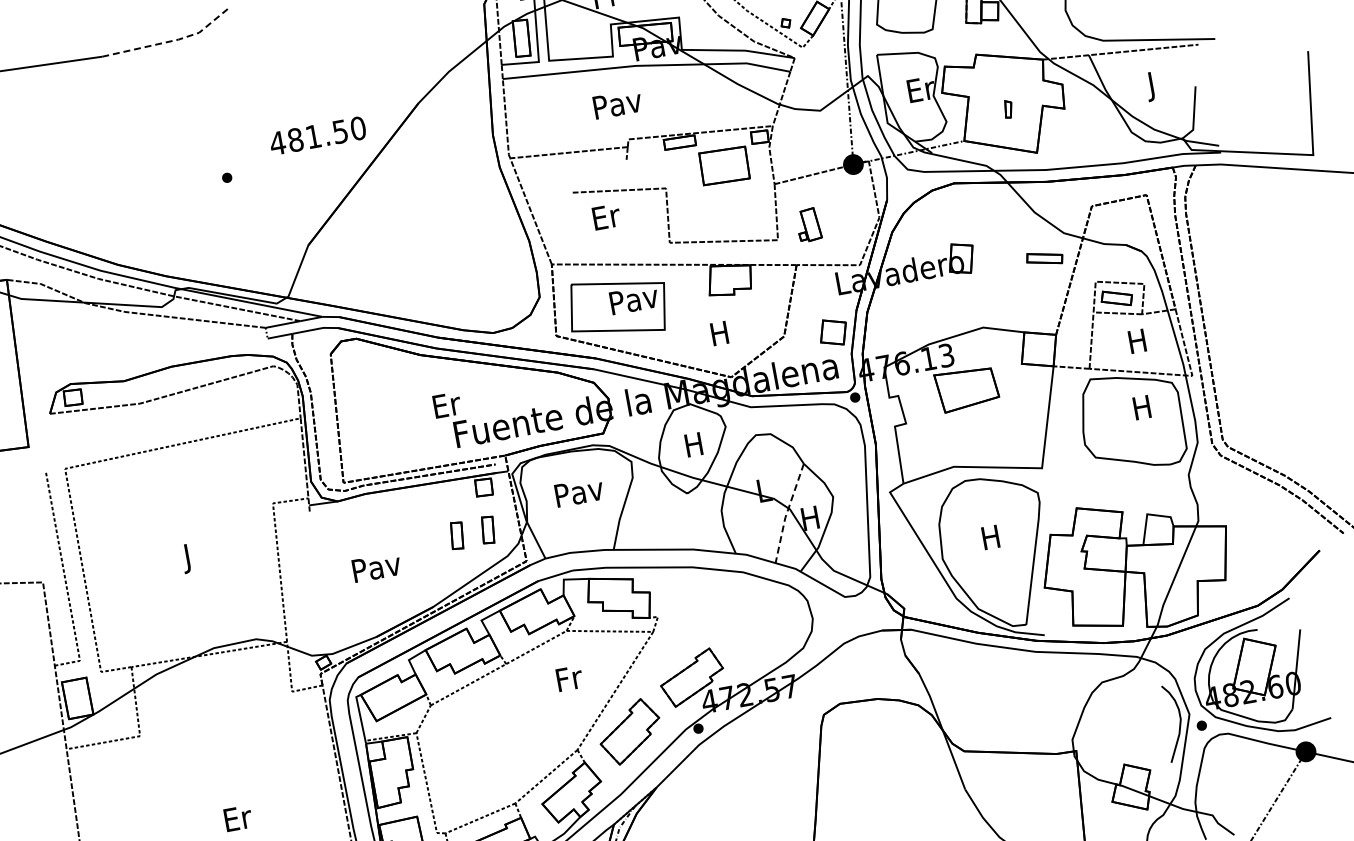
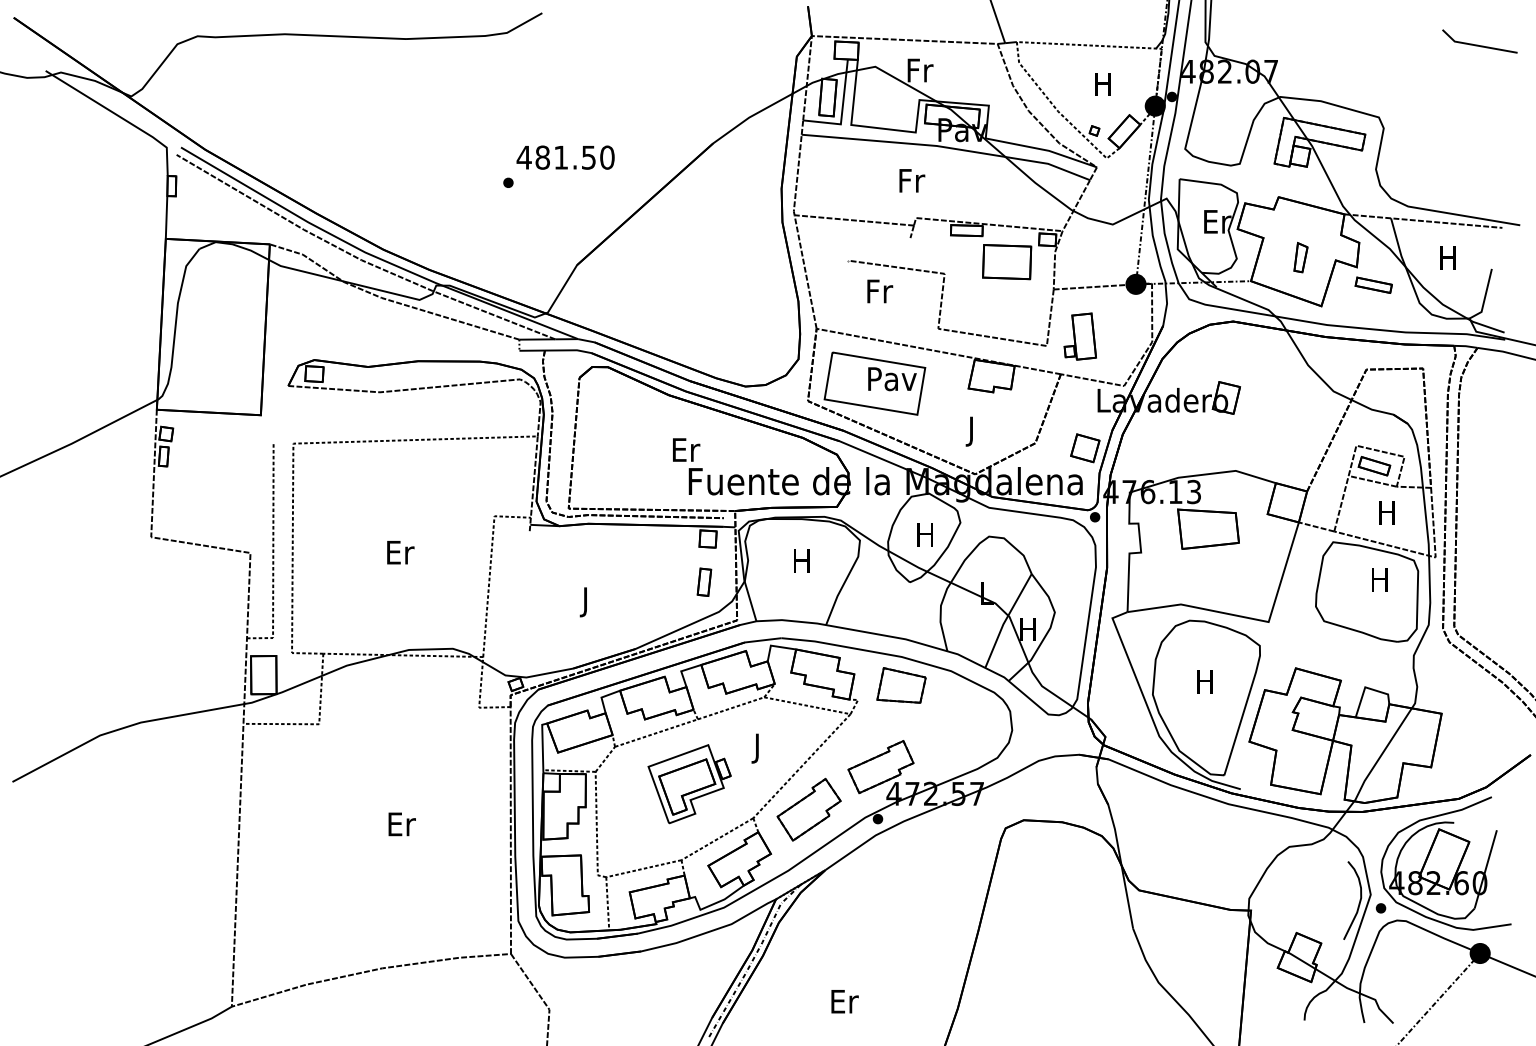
line: (172, 41) -> (478, 36), dashed -> solid
text: (1151, 87) -> (1447, 261), J -> H
text: (617, 103) -> (911, 180), Pav -> Fr
part: (1008, 109) -> (1300, 257), size x1.67
text: (317, 135) -> (565, 157), moved
text: (606, 217) -> (879, 291), Er -> Fr
part: (807, 225) -> (1079, 336), size x1.43
part: (1044, 257) -> (1373, 284), moved
text: (720, 336) -> (971, 431), H -> J
text: (579, 492) -> (802, 561), Pav -> H
line: (786, 513) -> (1005, 620), dashed -> solid
part: (457, 534) -> (672, 581), removed
text: (188, 558) -> (400, 555), J -> Er
text: (377, 570) -> (586, 602), Pav -> J
part: (697, 595) -> (901, 685), added
text: (570, 681) -> (758, 748), Fr -> J
part: (509, 728) -> (689, 784), added

